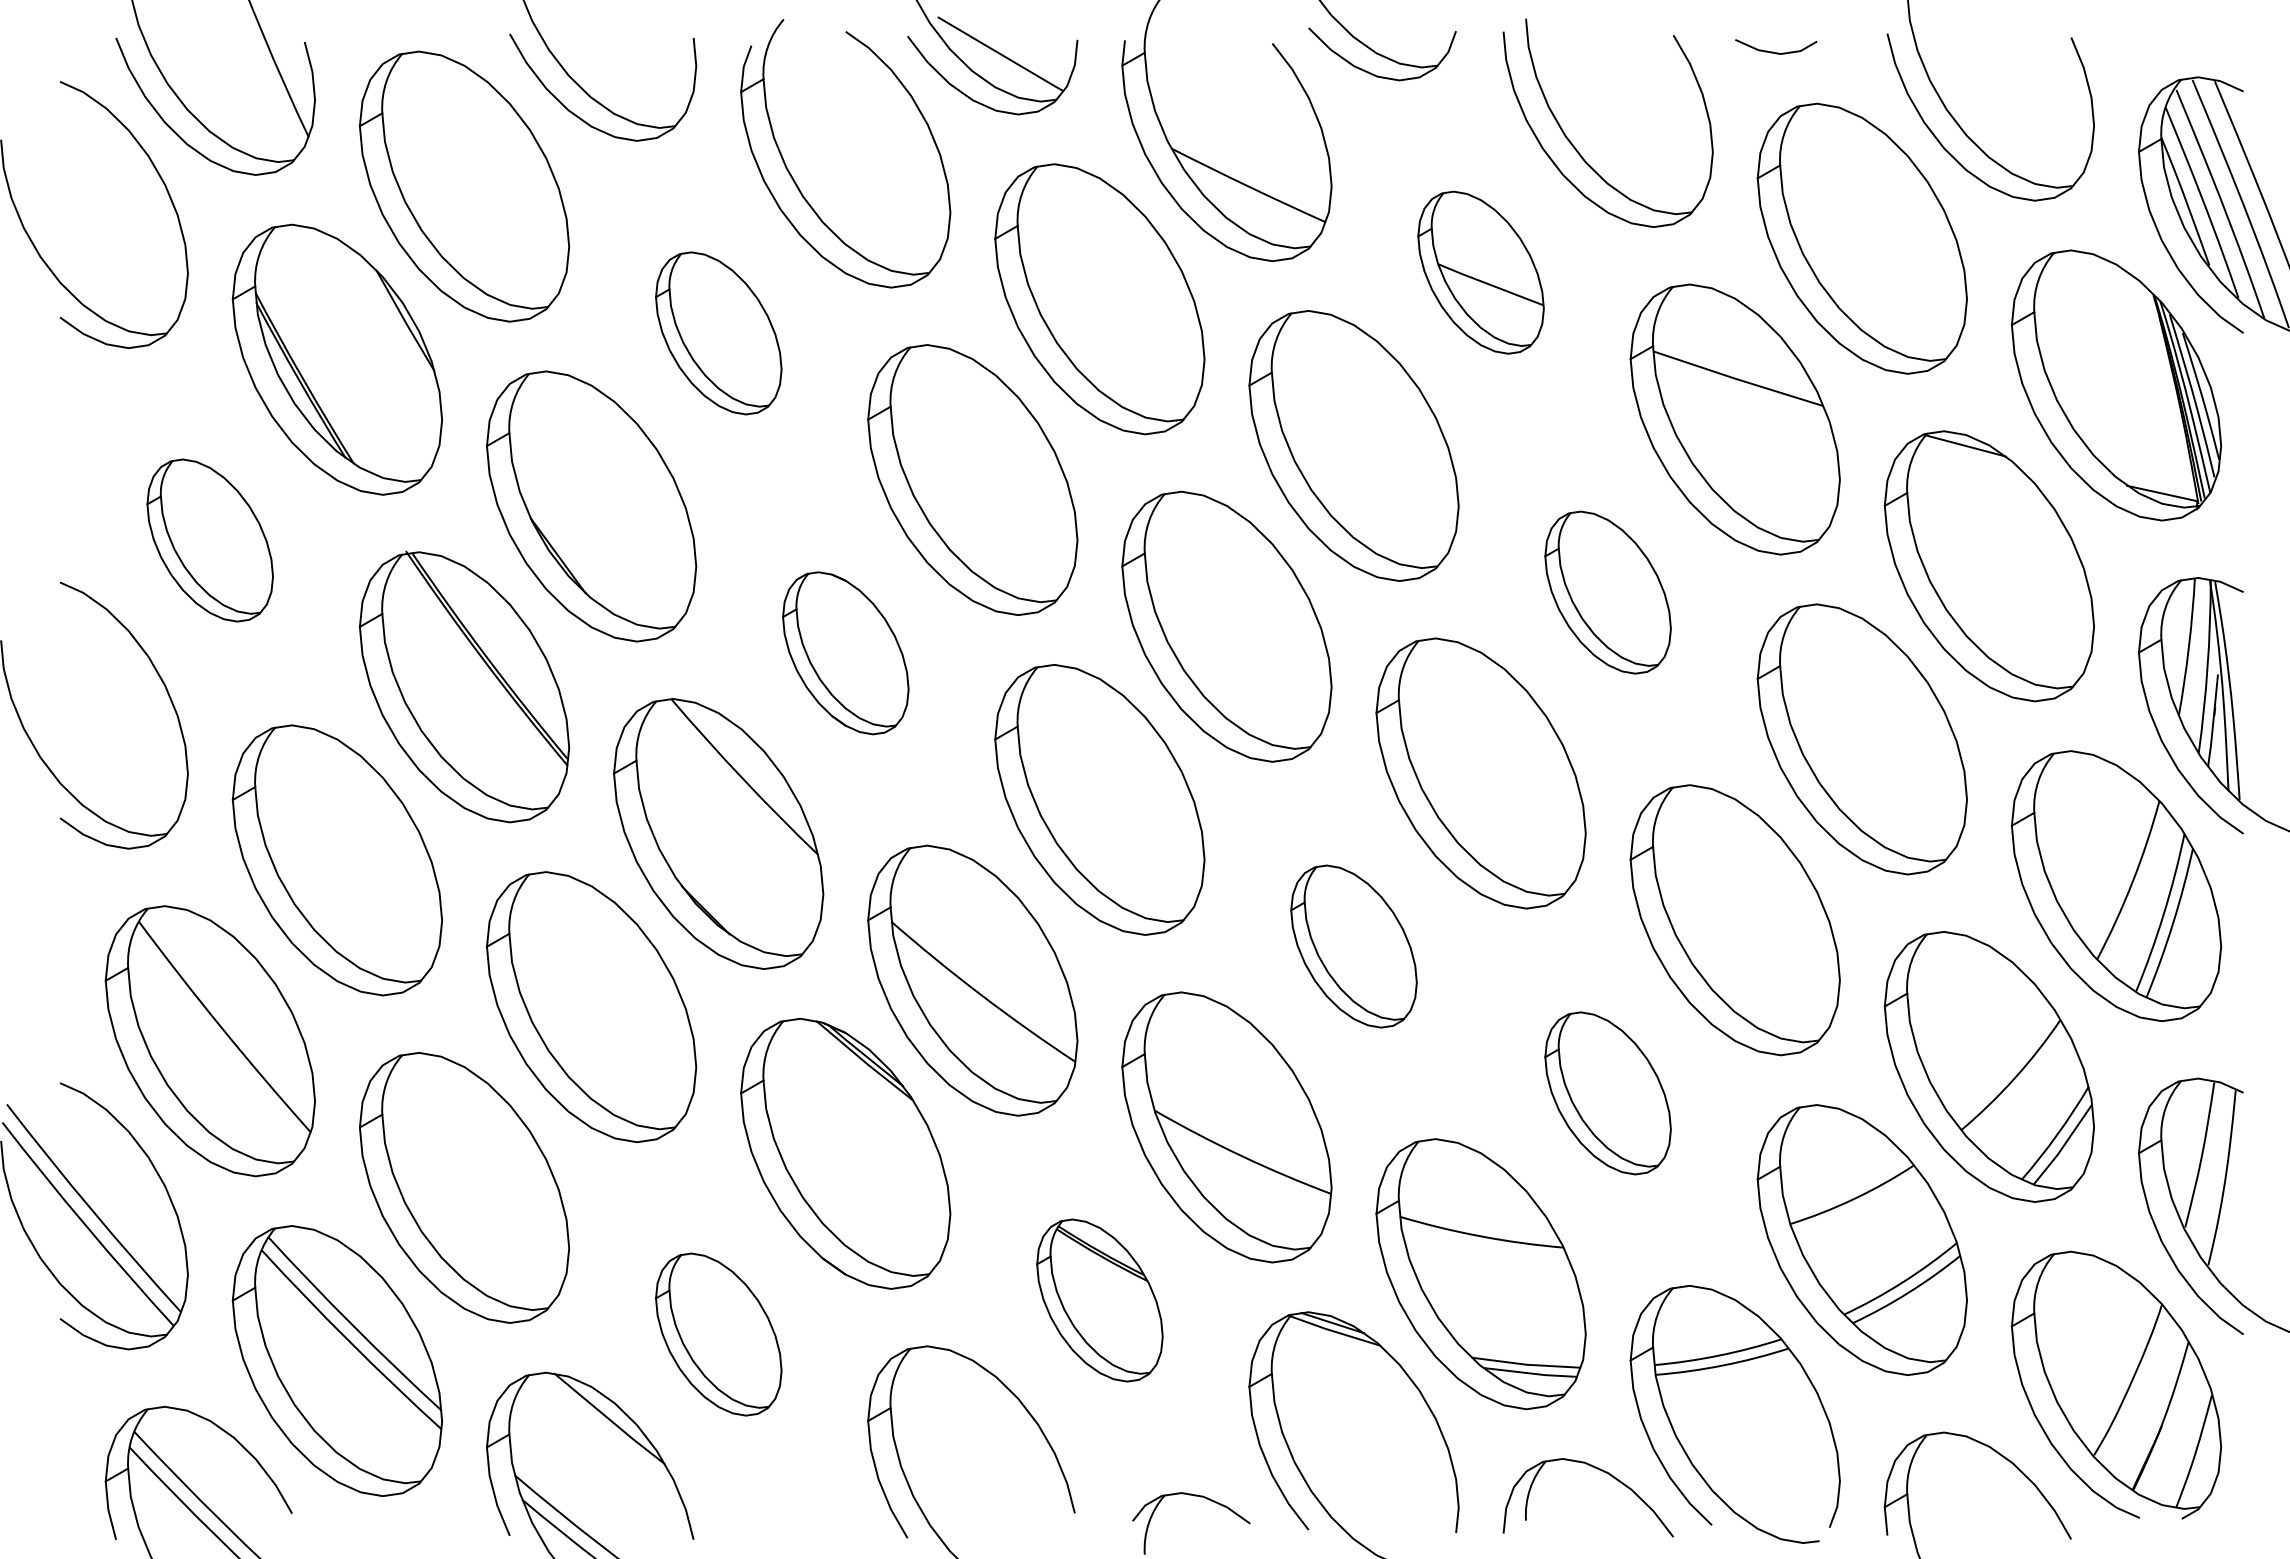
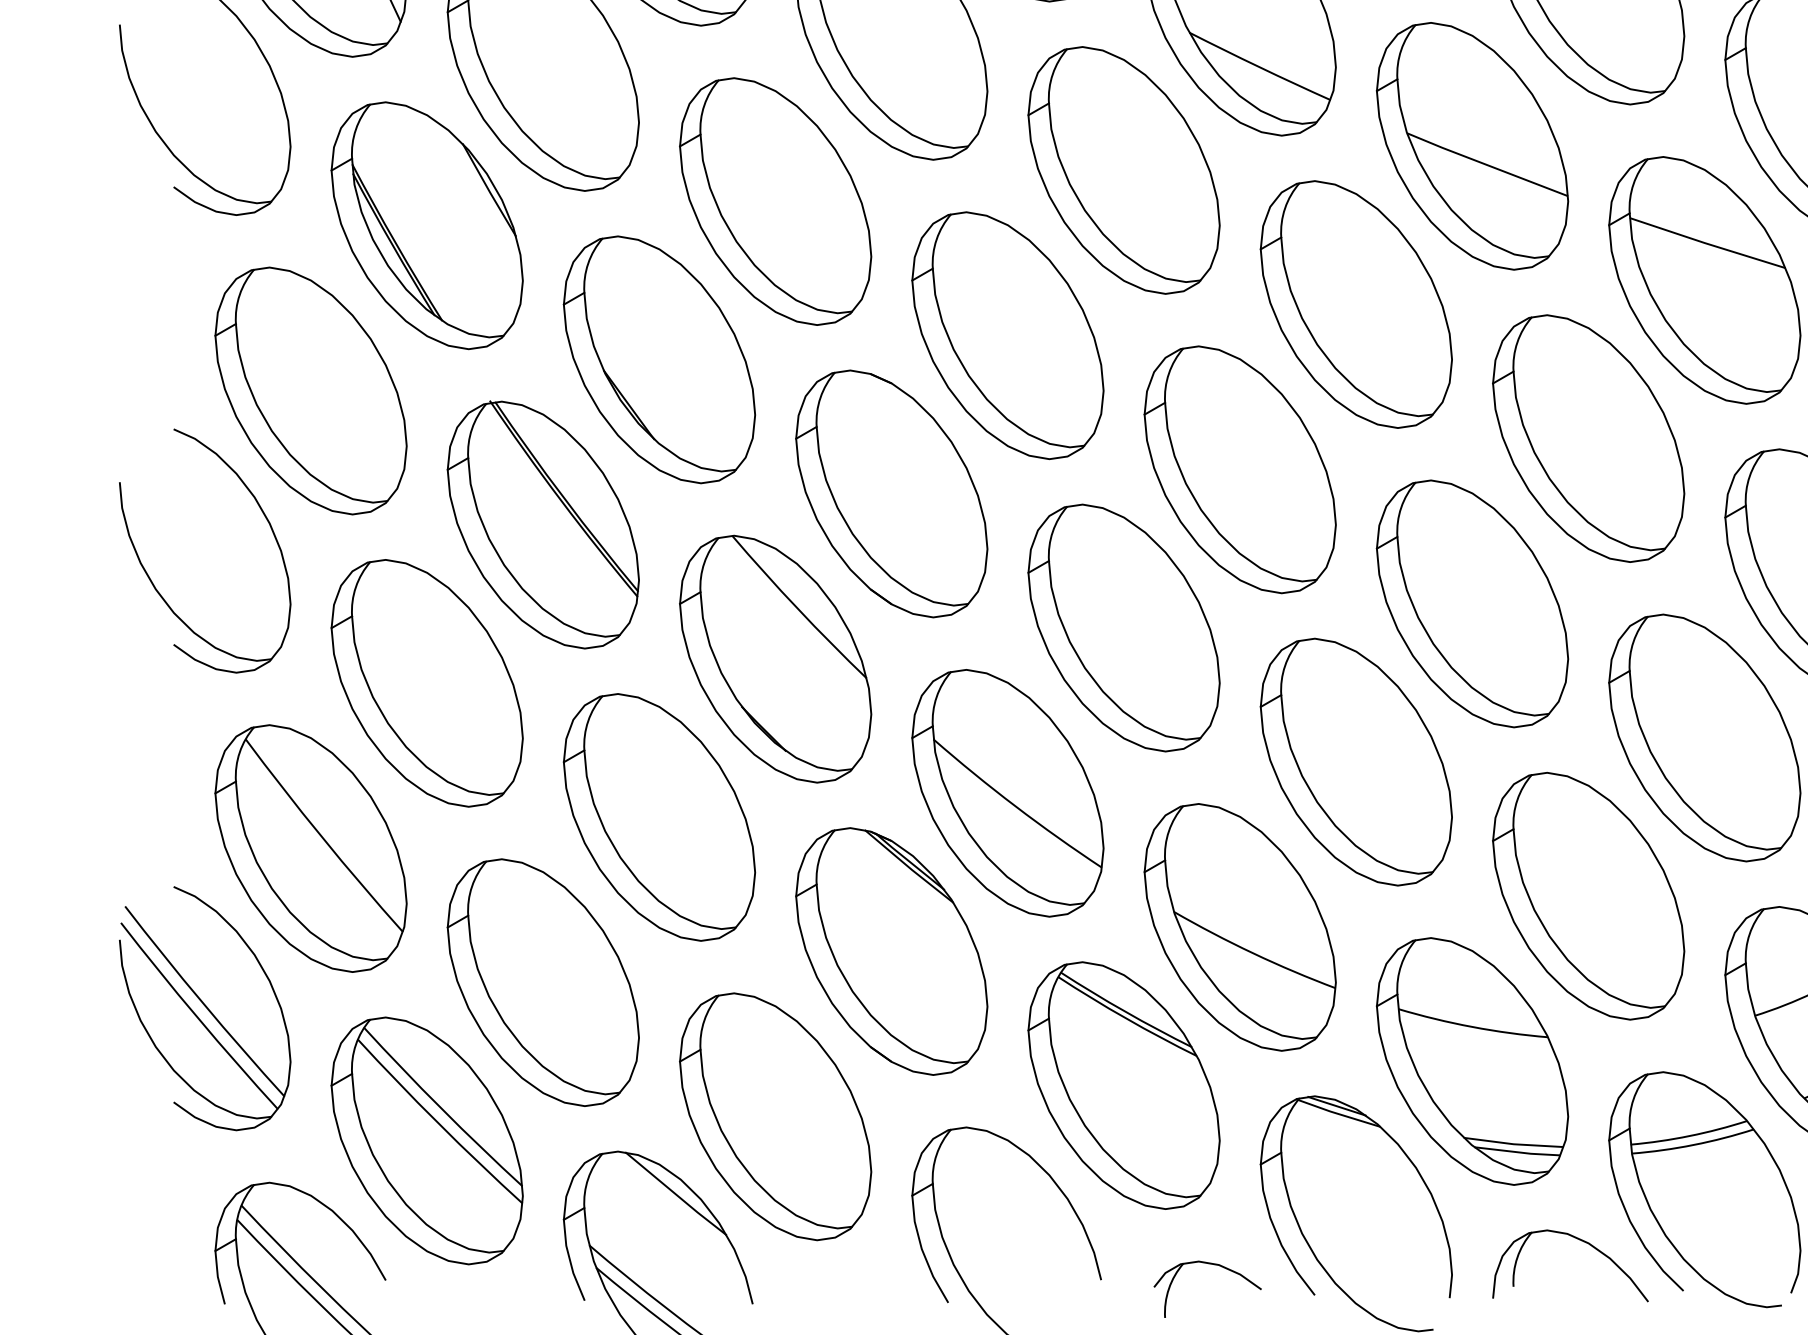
part: (1480, 272) -> (1471, 145), size x1.67
part: (718, 333) -> (775, 201), size x1.67
part: (209, 540) -> (310, 390), size x1.67
part: (1607, 592) -> (1588, 438), size x1.67
part: (845, 653) -> (891, 494), size x1.67
part: (1353, 946) -> (1355, 762), size x1.67
part: (1607, 1093) -> (1588, 896), size x1.67
part: (1099, 1300) -> (1123, 1085), size x1.67
part: (718, 1334) -> (775, 1116), size x1.67

